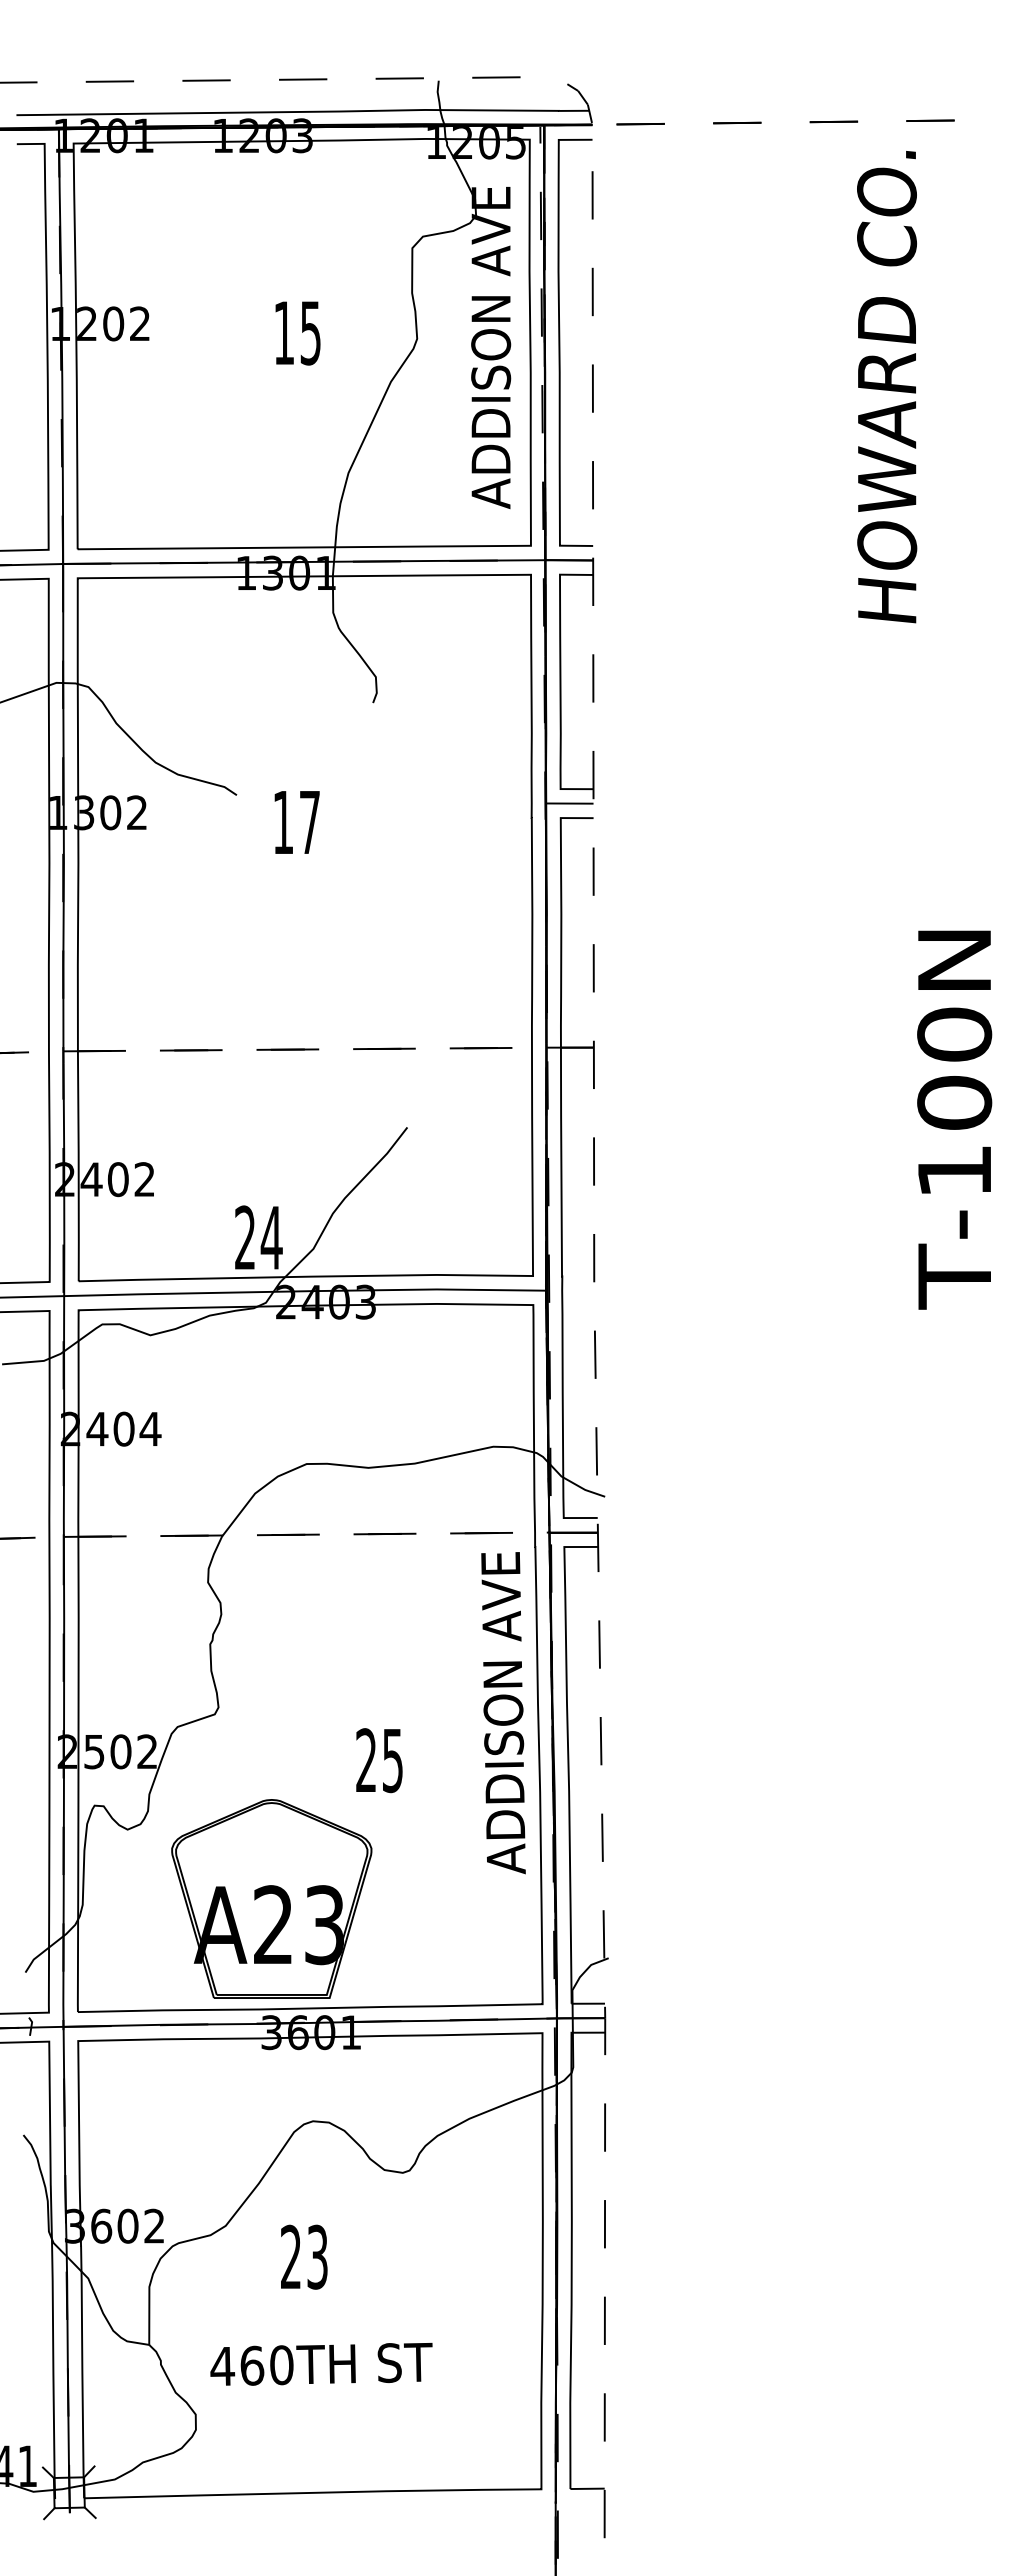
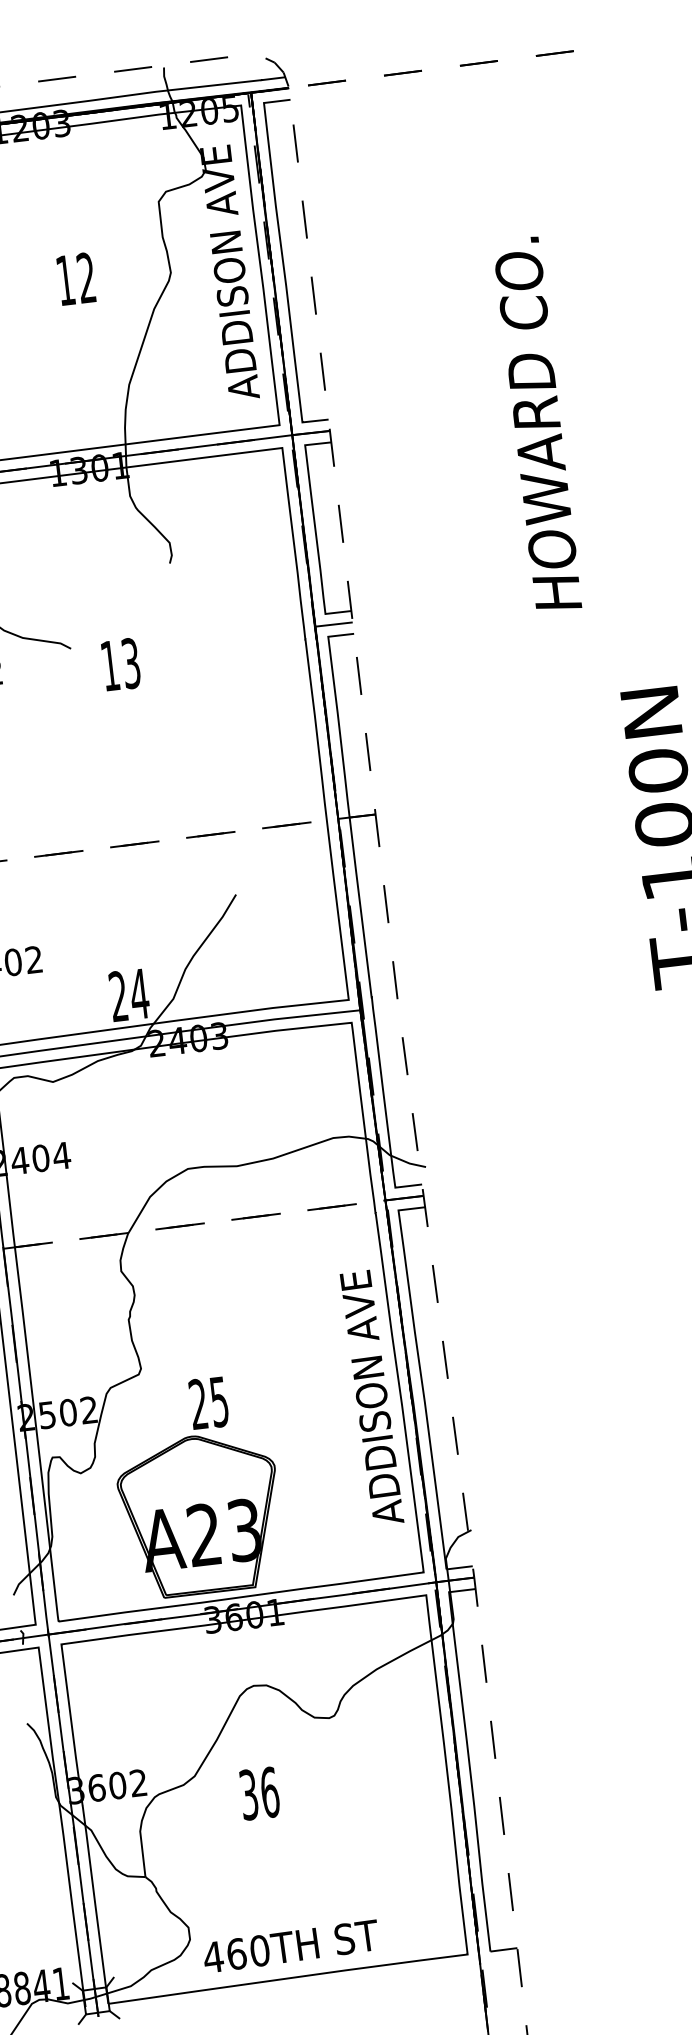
text: (310, 332) -> (86, 277), 15 -> 12
text: (887, 387) -> (537, 424), moved
text: (309, 822) -> (130, 663), 17 -> 13
text: (503, 1713) -> (372, 1398), moved
text: (379, 1760) -> (208, 1403), moved
text: (304, 2256) -> (259, 1793), 23 -> 36
text: (321, 2363) -> (291, 1945), moved

